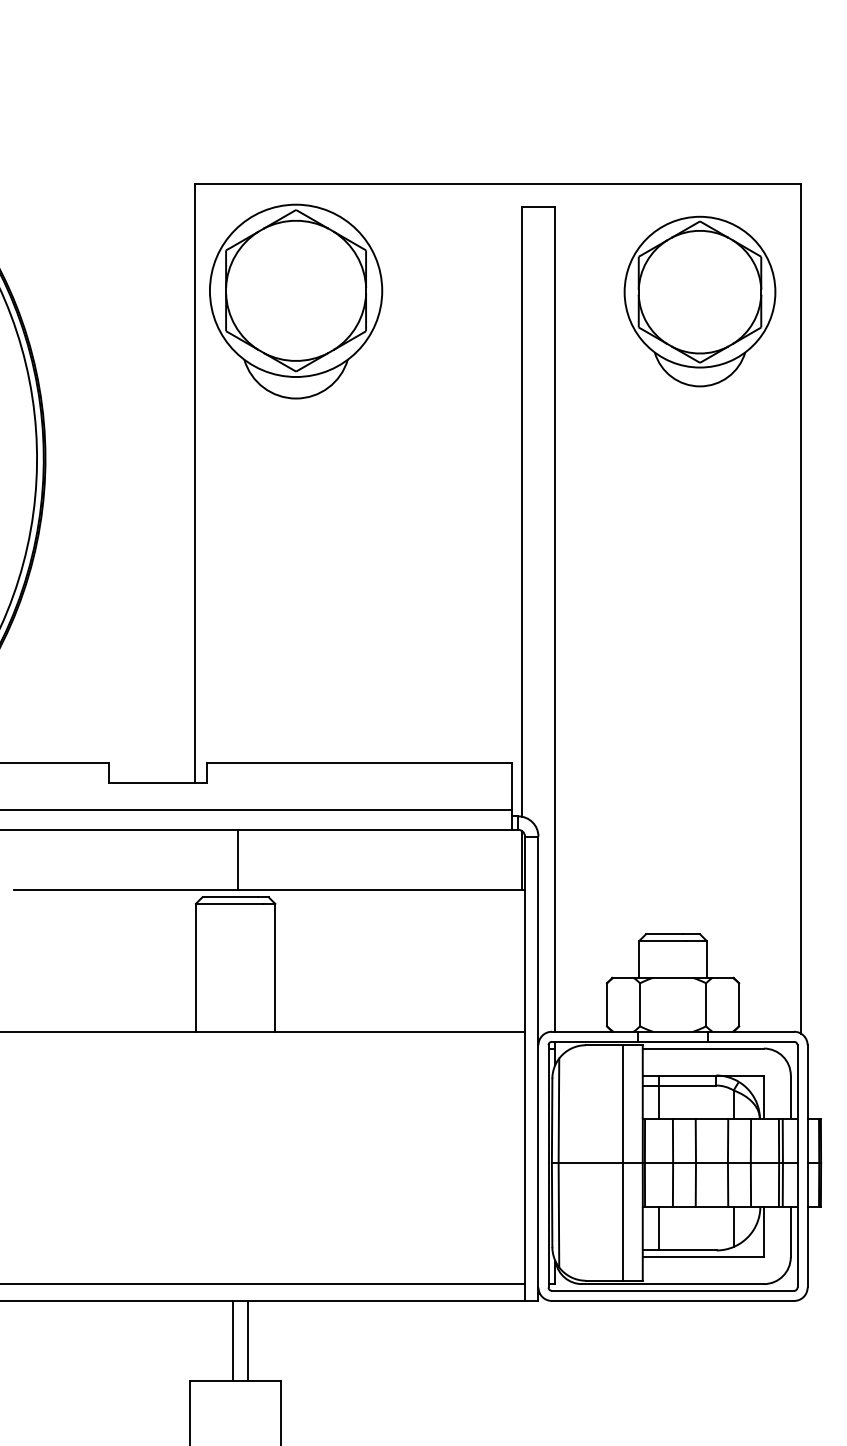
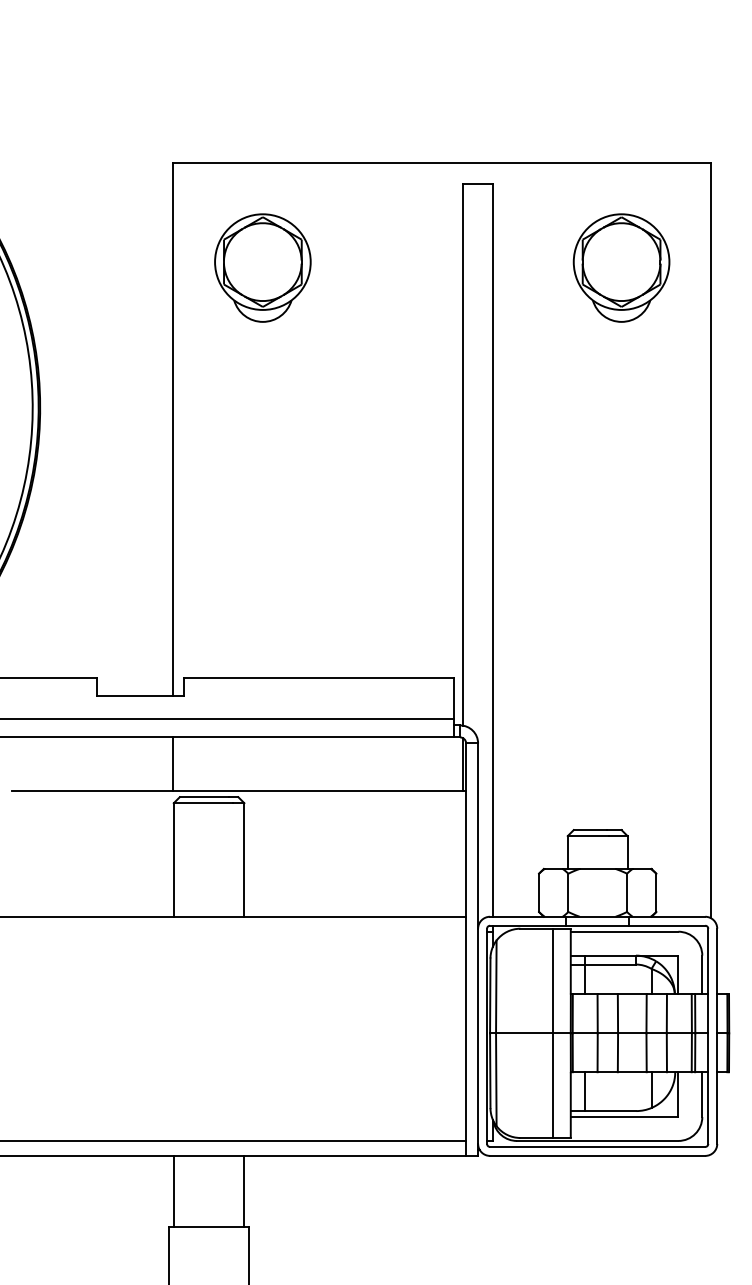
part: (295, 300) -> (262, 267), size x0.62
part: (699, 300) -> (621, 267), size x0.71
line: (238, 860) -> (173, 764), moved
line: (232, 1339) -> (173, 1190), moved
line: (248, 1339) -> (244, 1190), moved

